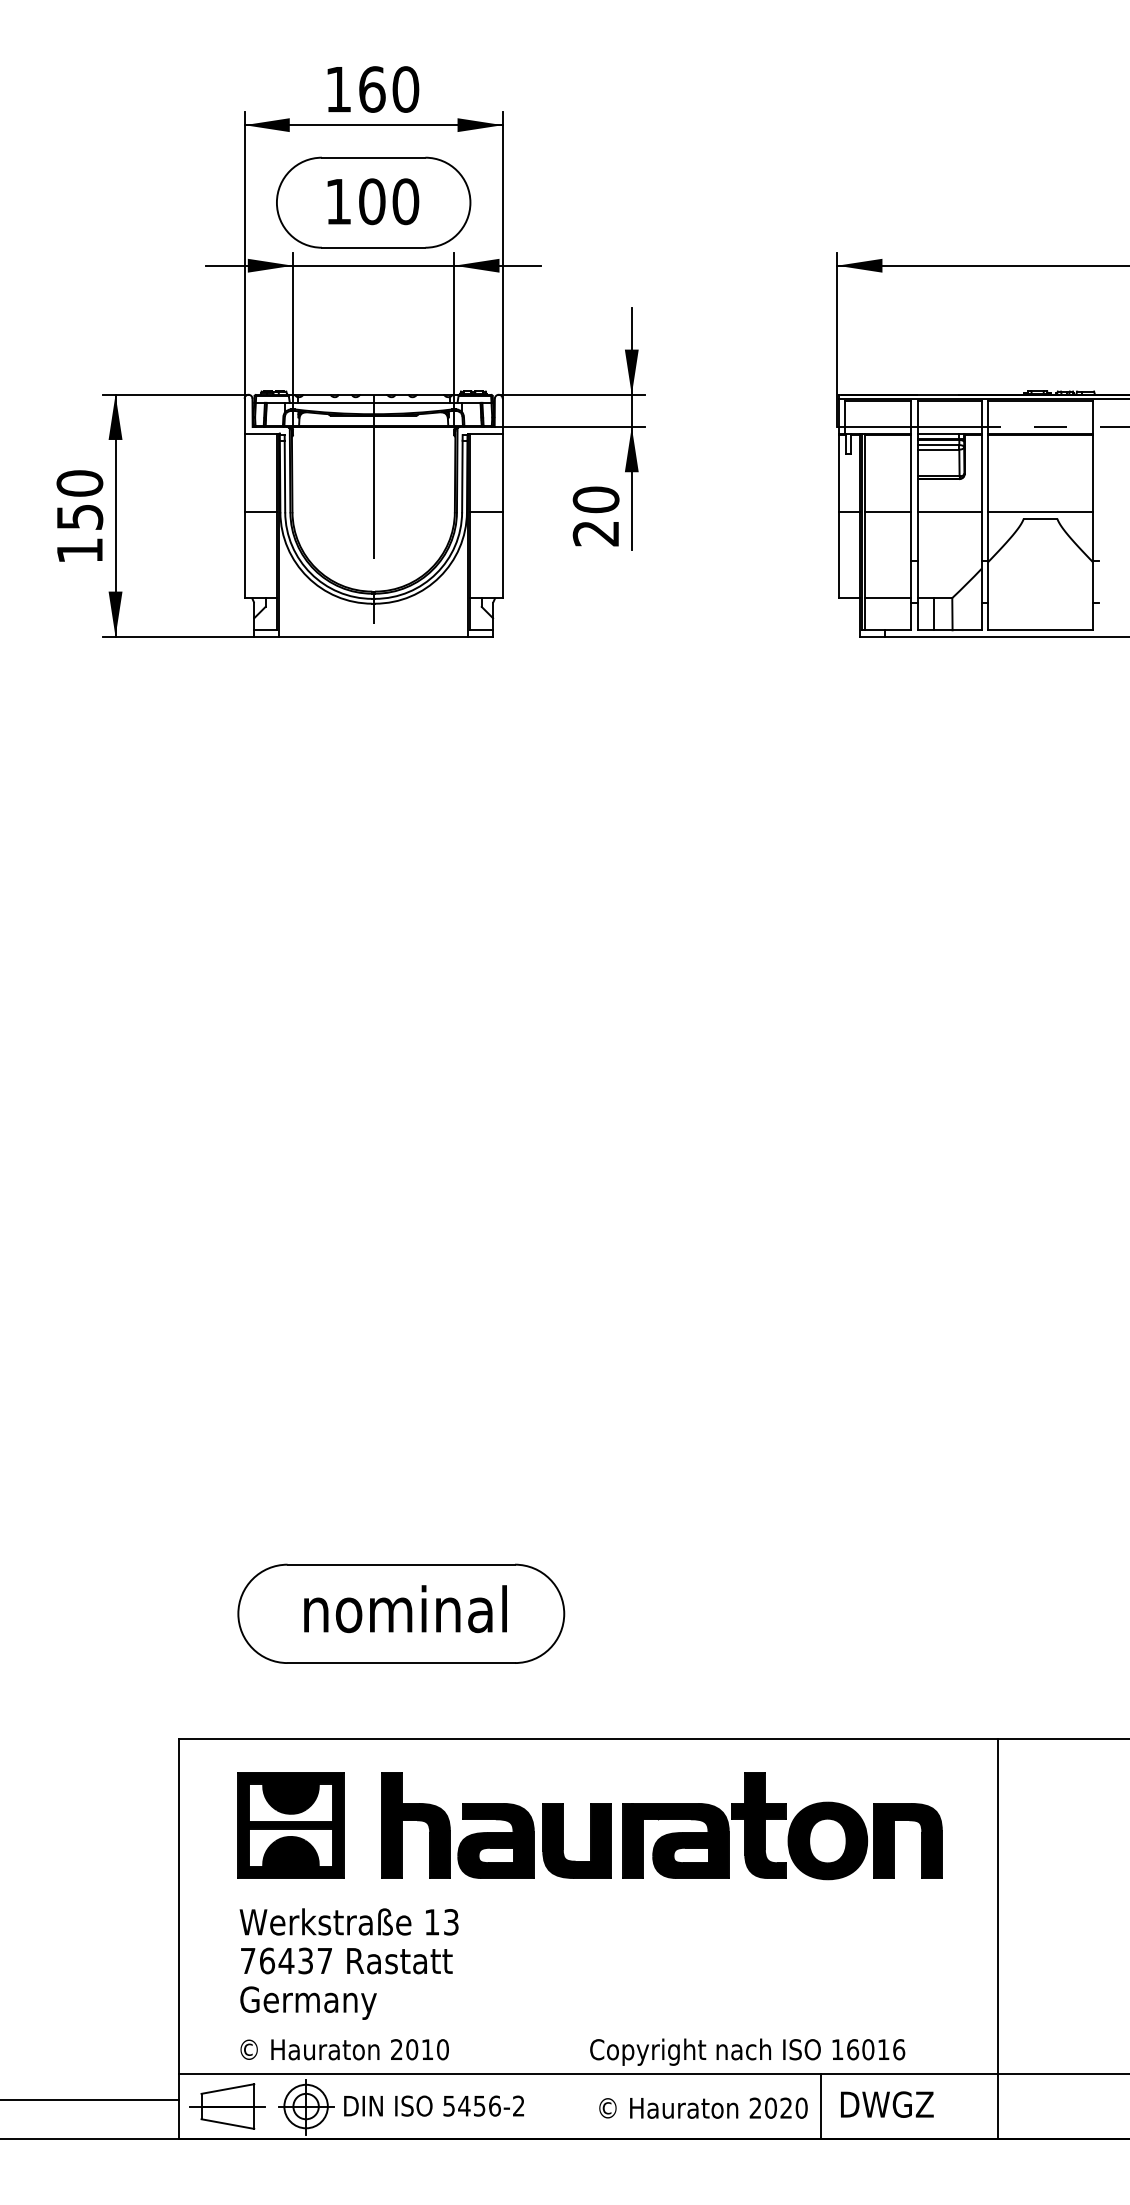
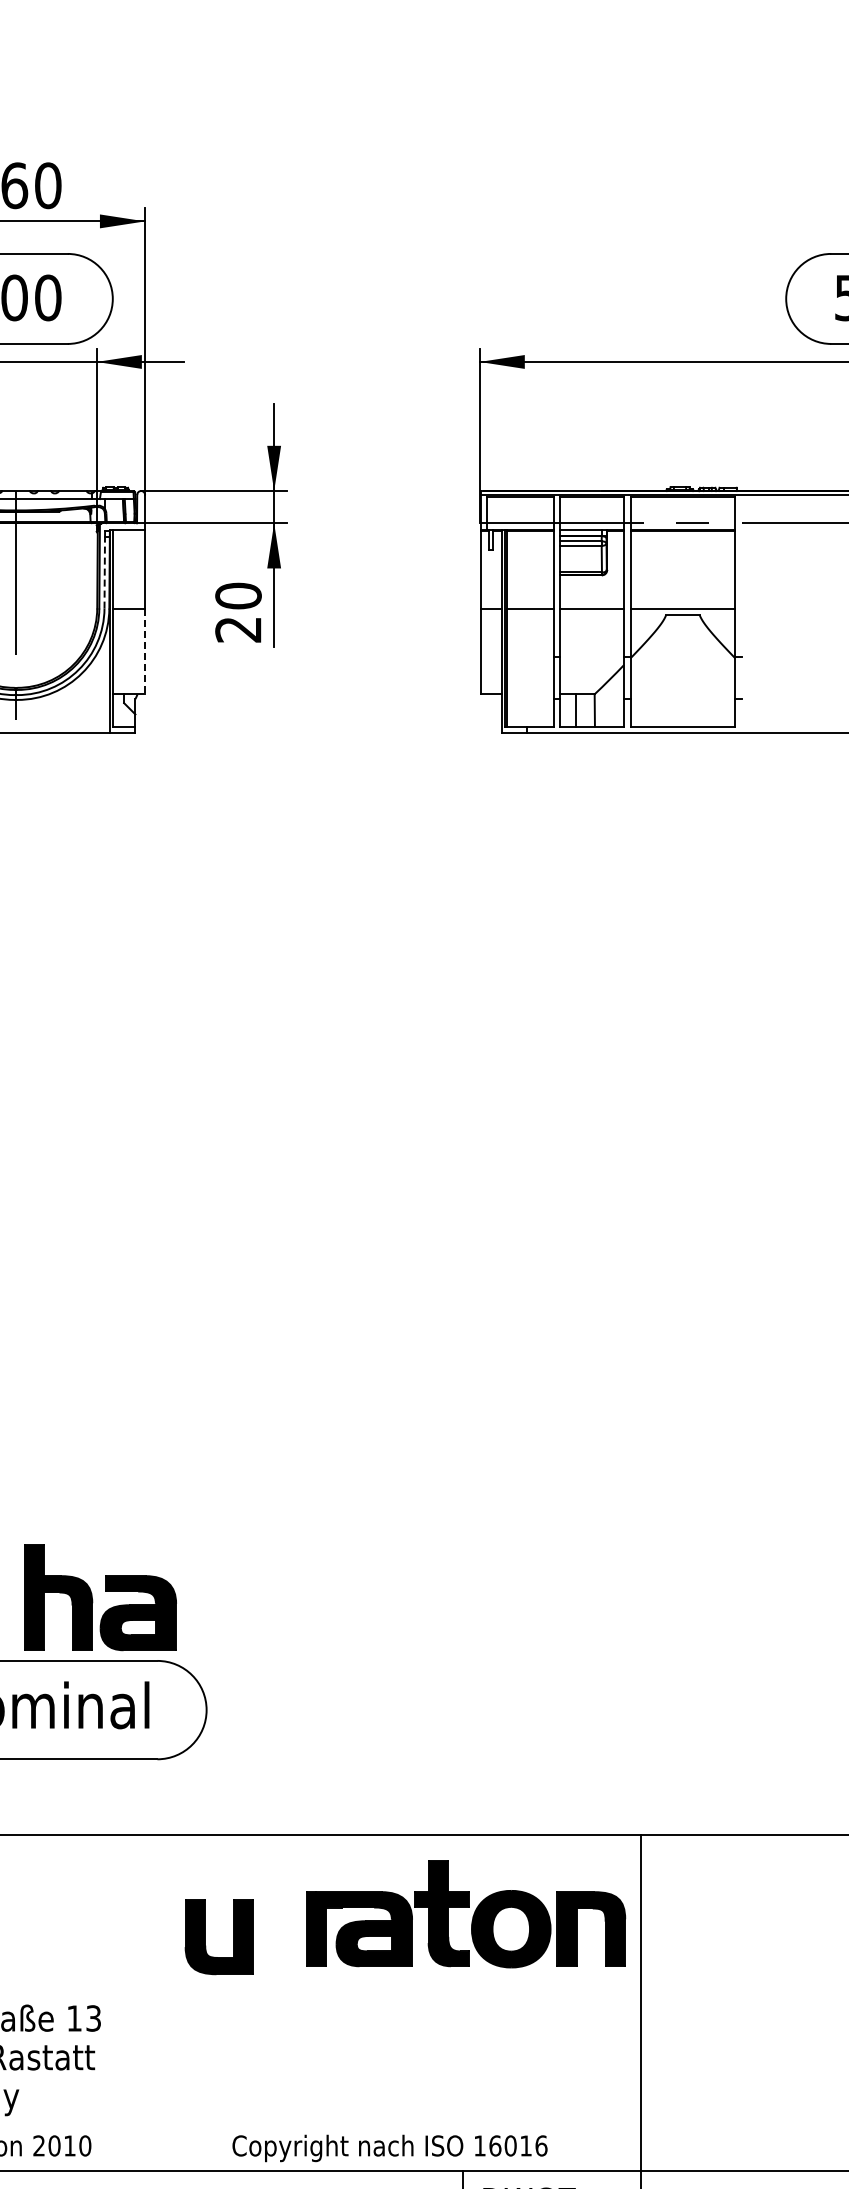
line: (462, 476) -> (104, 572), solid -> dashed
line: (502, 555) -> (144, 651), solid -> dashed
line: (887, 598) -> (529, 694), removed
part: (782, 1819) -> (465, 1907), moved
part: (450, 1825) -> (92, 1597), moved

